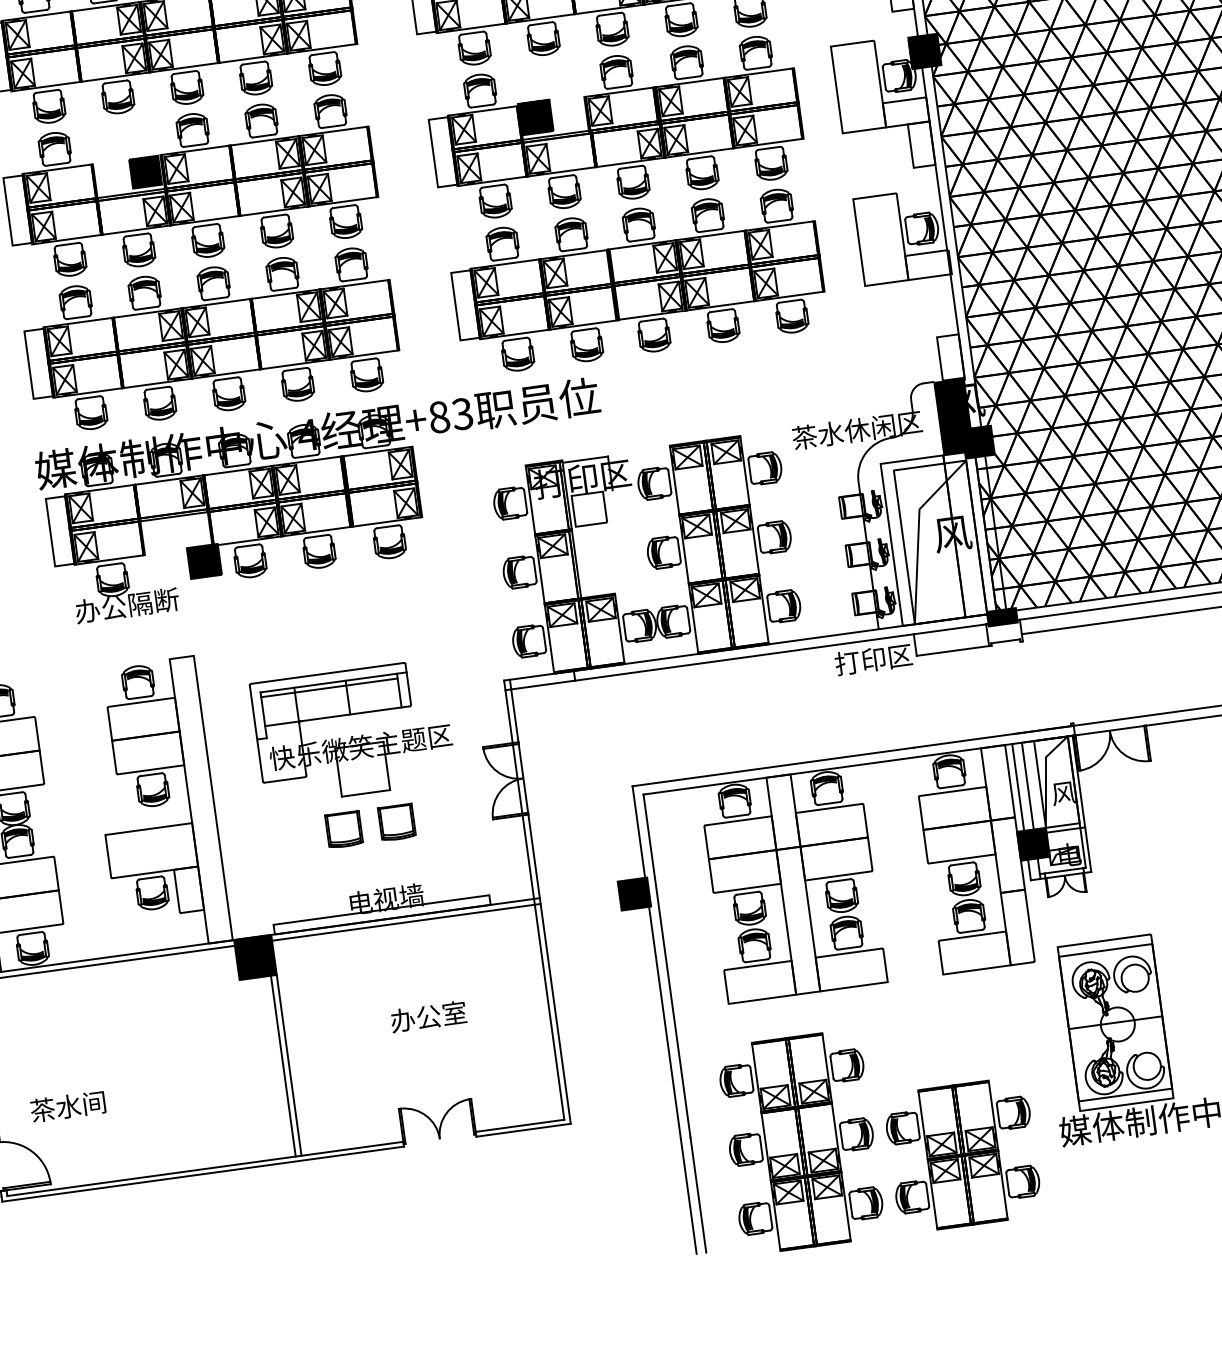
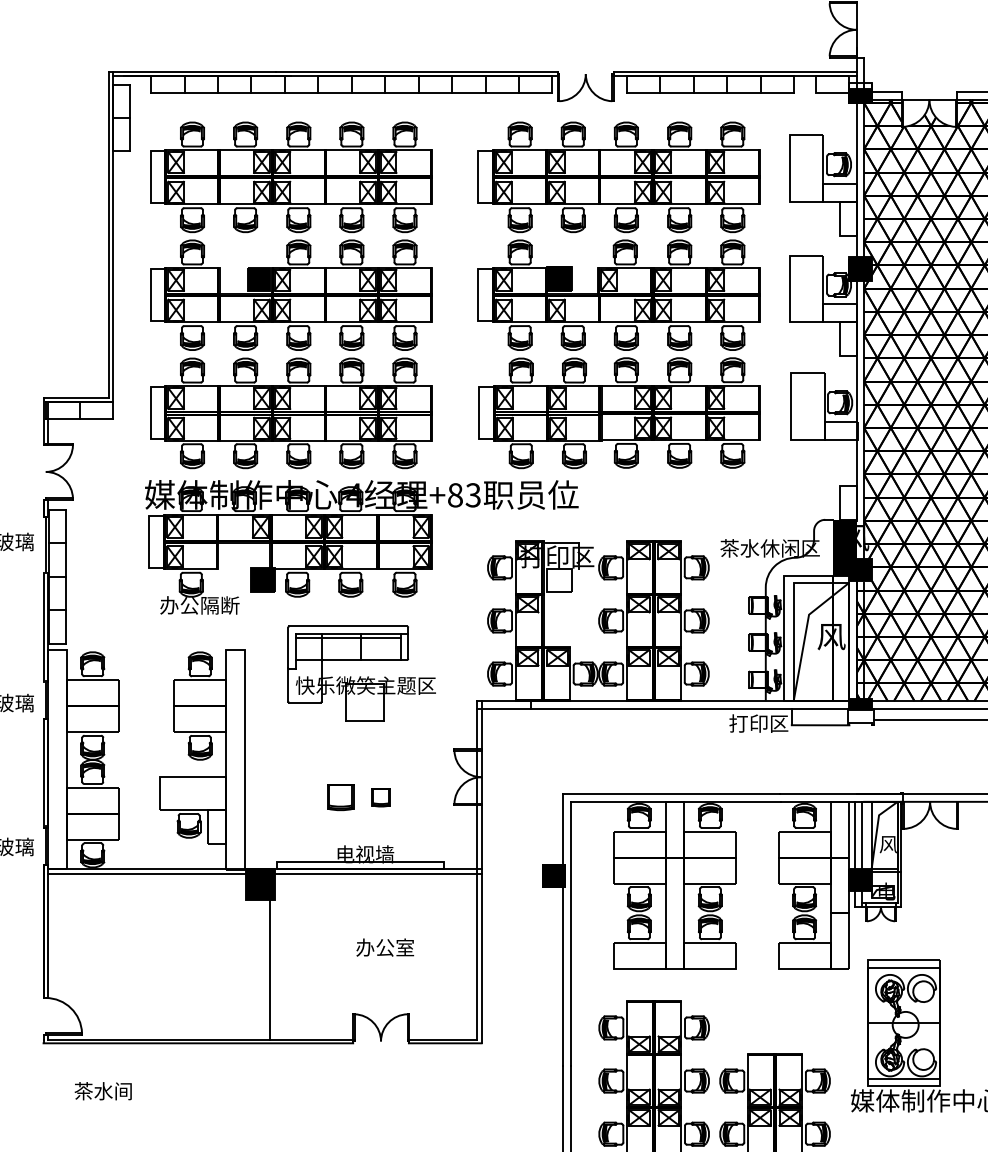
part: (352, 732) -> (361, 673), moved
part: (395, 822) -> (380, 797), size x0.7
line: (288, 1064) -> (274, 969), removed
text: (67, 1107) -> (102, 1091), moved

